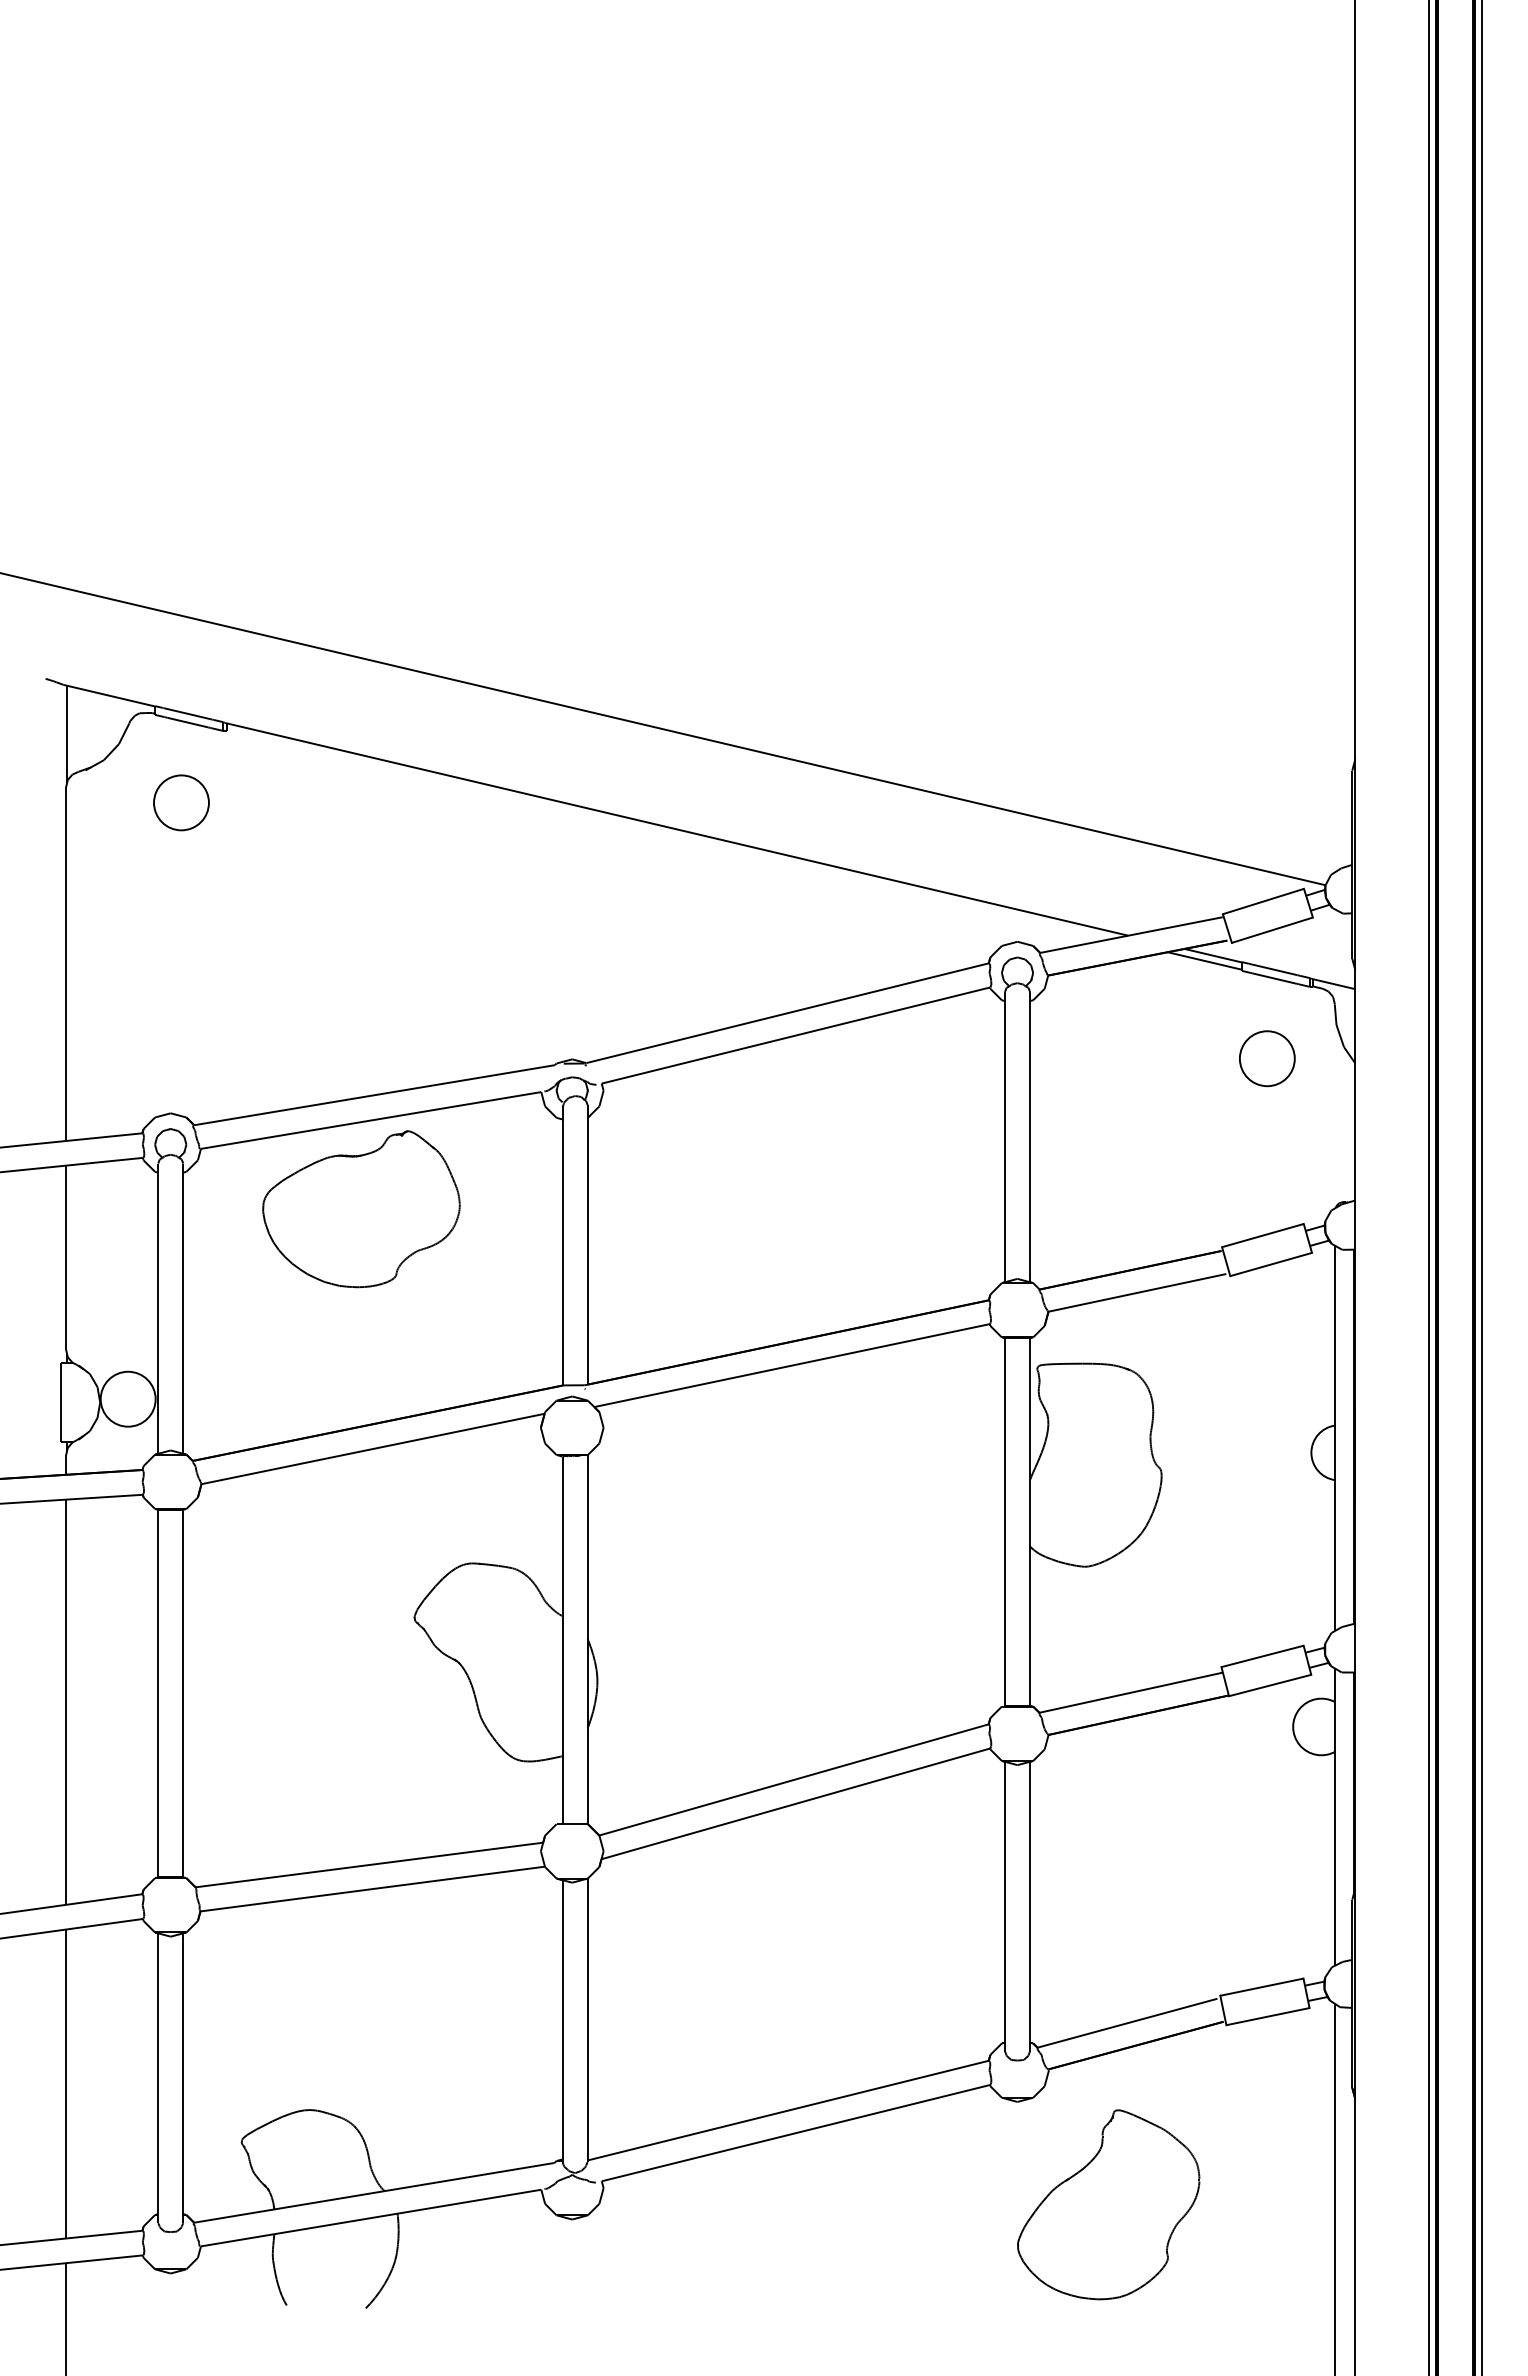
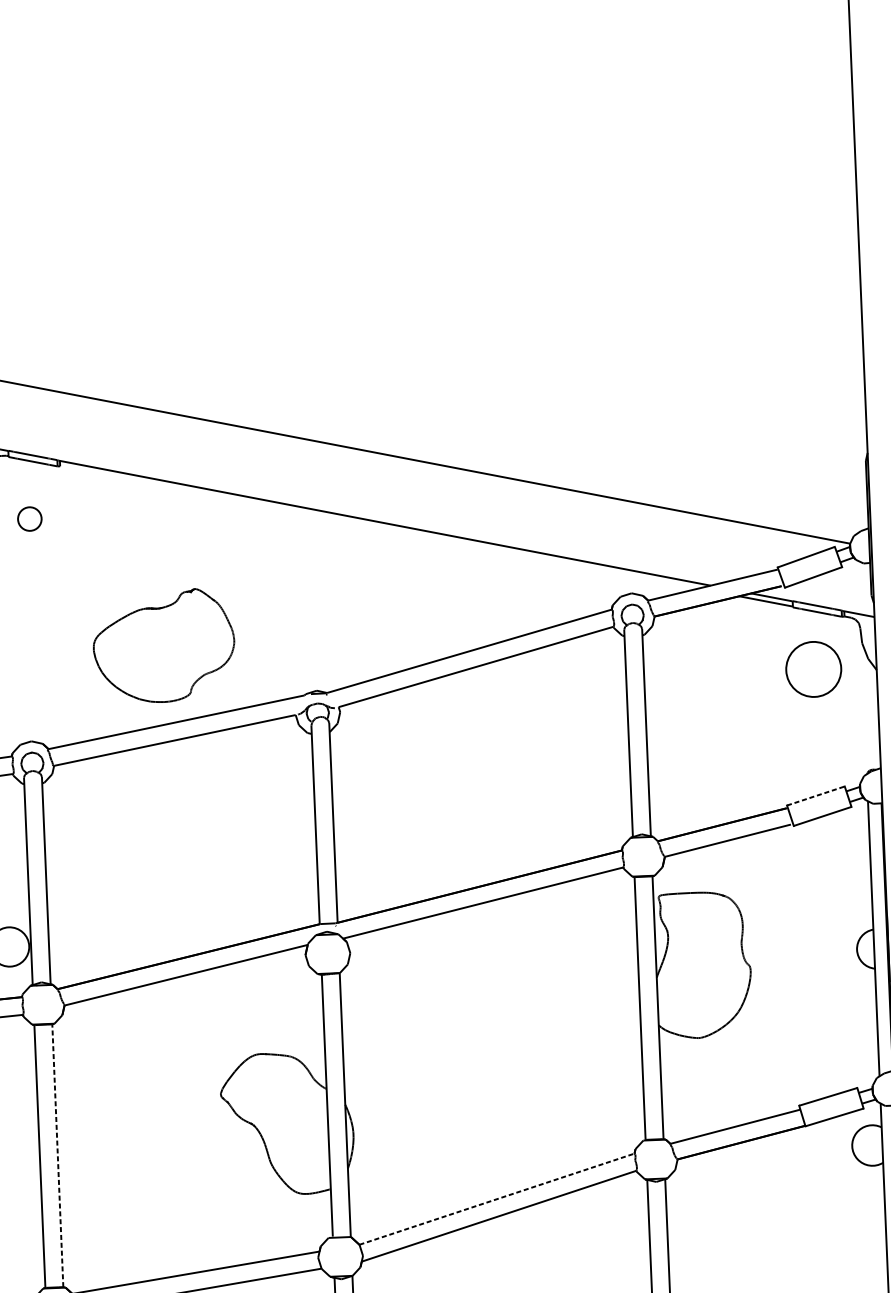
circle: (181, 802) -> (29, 518), size x0.6
circle: (1266, 1058) -> (813, 669), size x1.4
part: (361, 1209) -> (164, 646), moved
line: (1263, 1235) -> (816, 795), solid -> dashed
line: (183, 1693) -> (57, 1155), solid -> dashed
line: (794, 1779) -> (497, 1198), solid -> dashed

